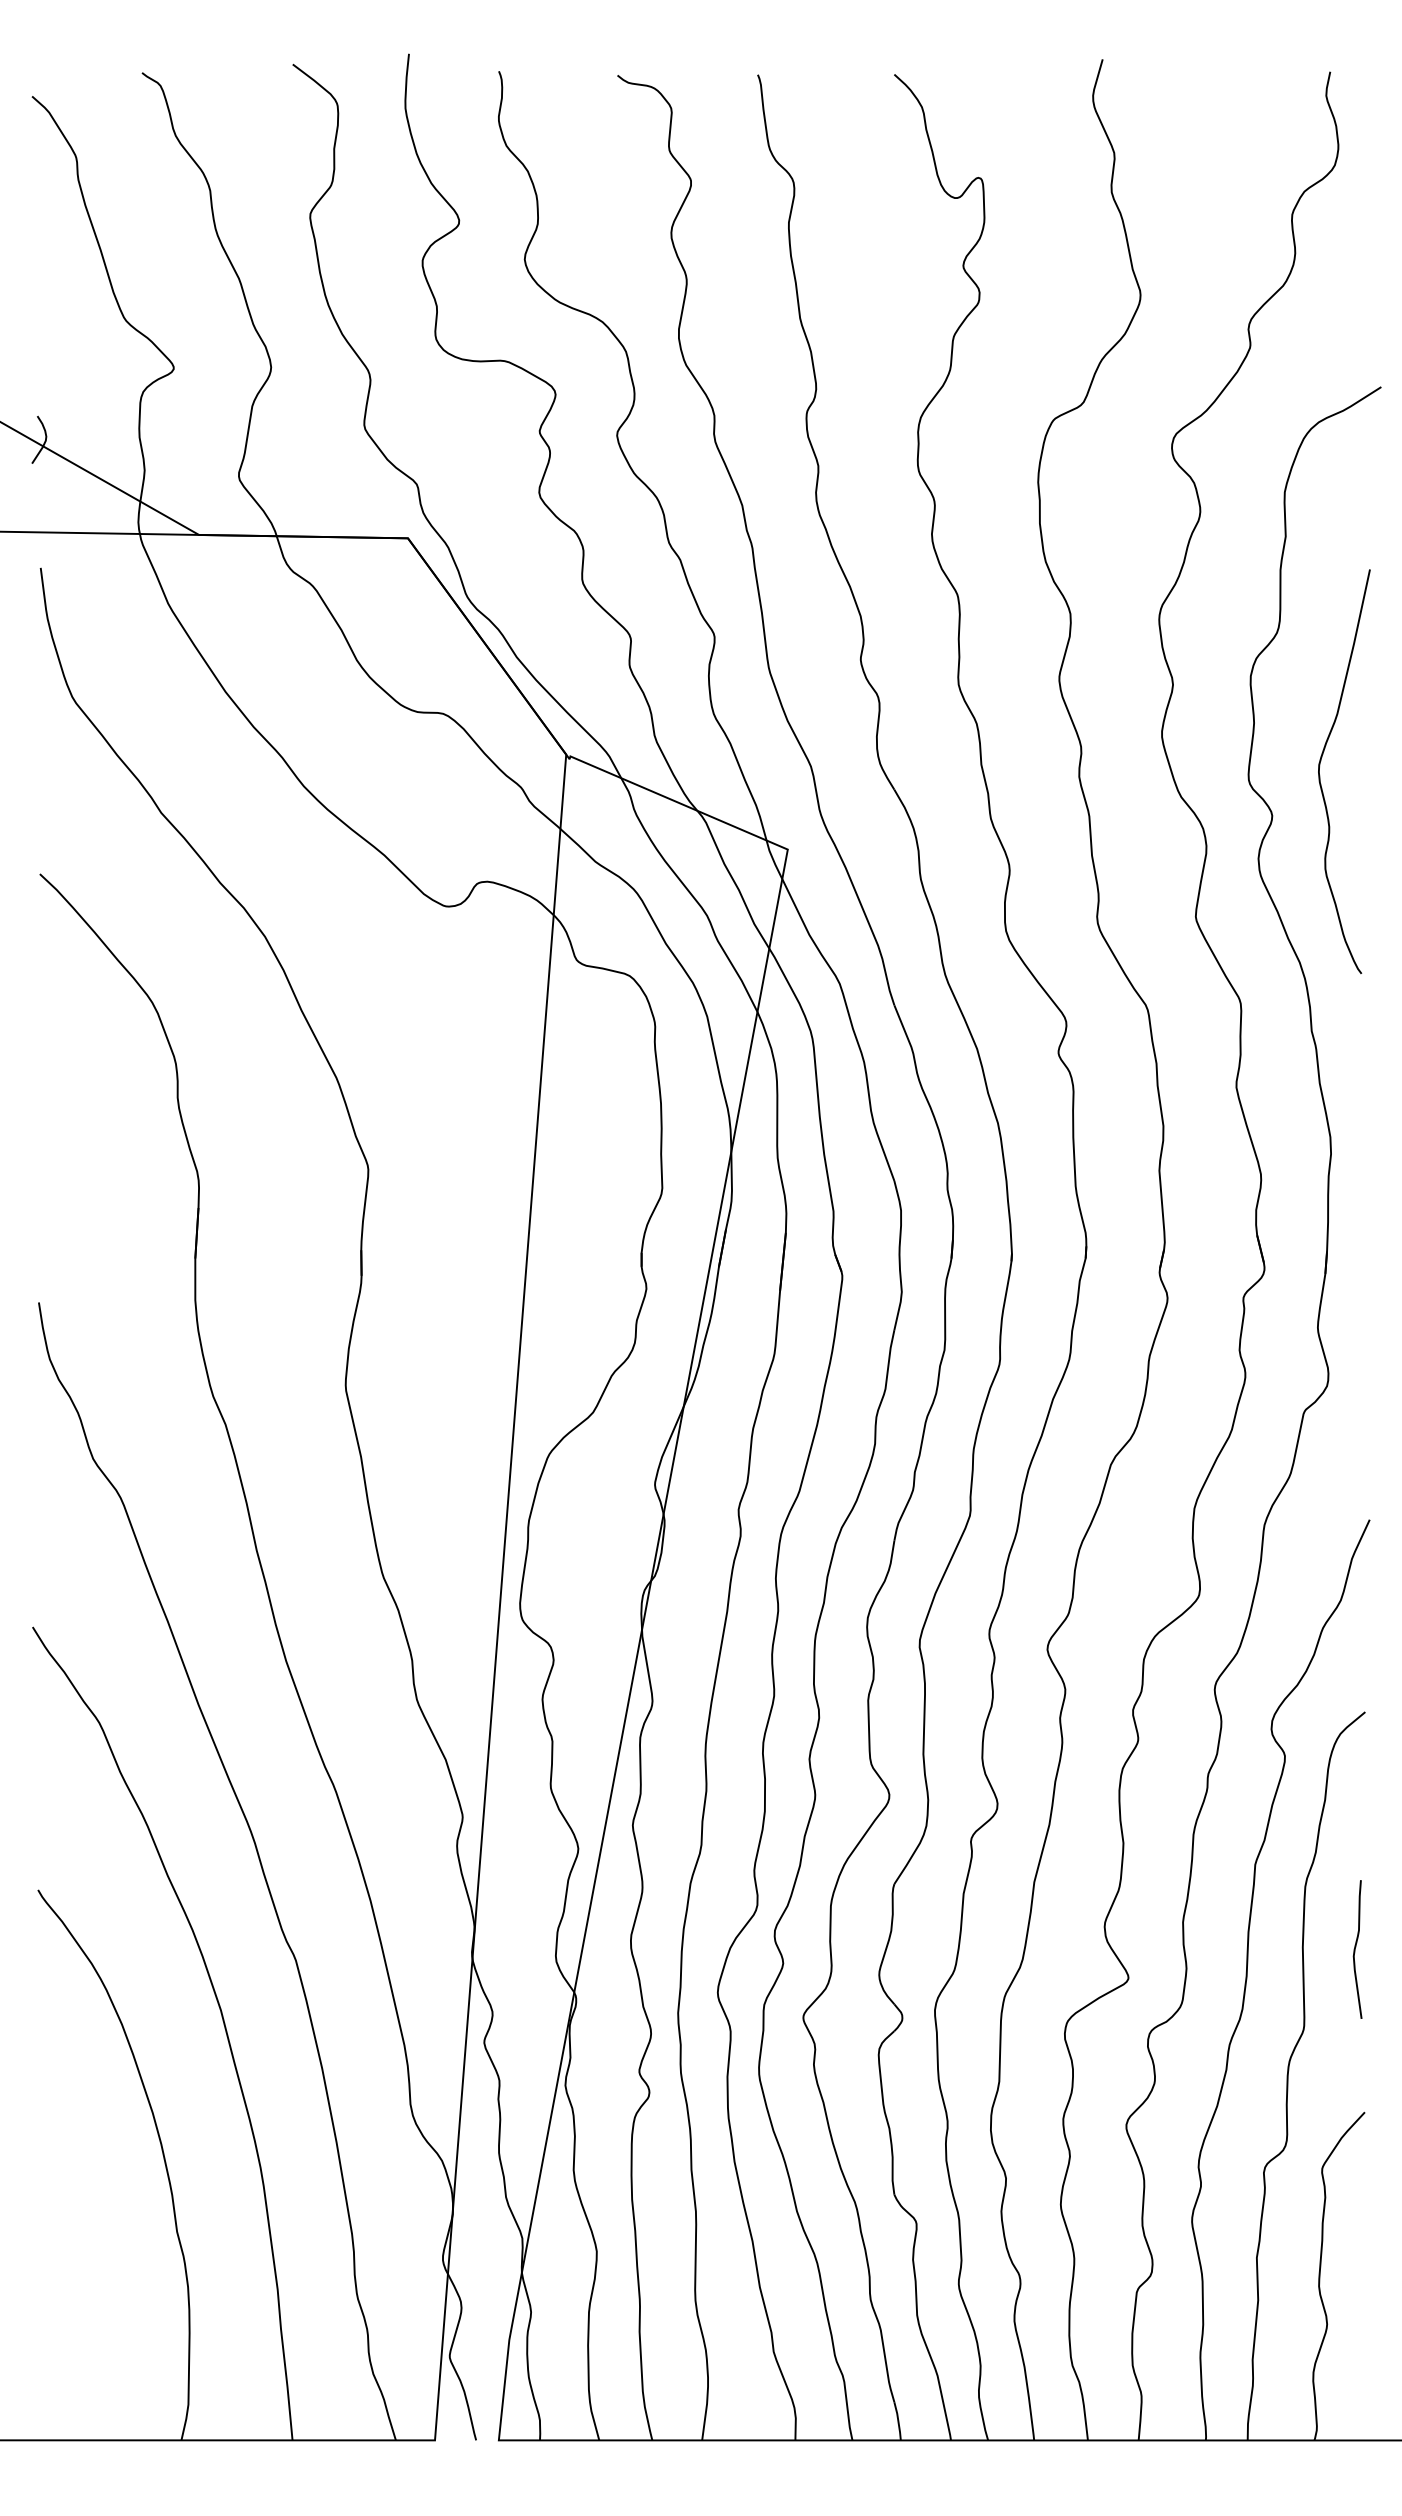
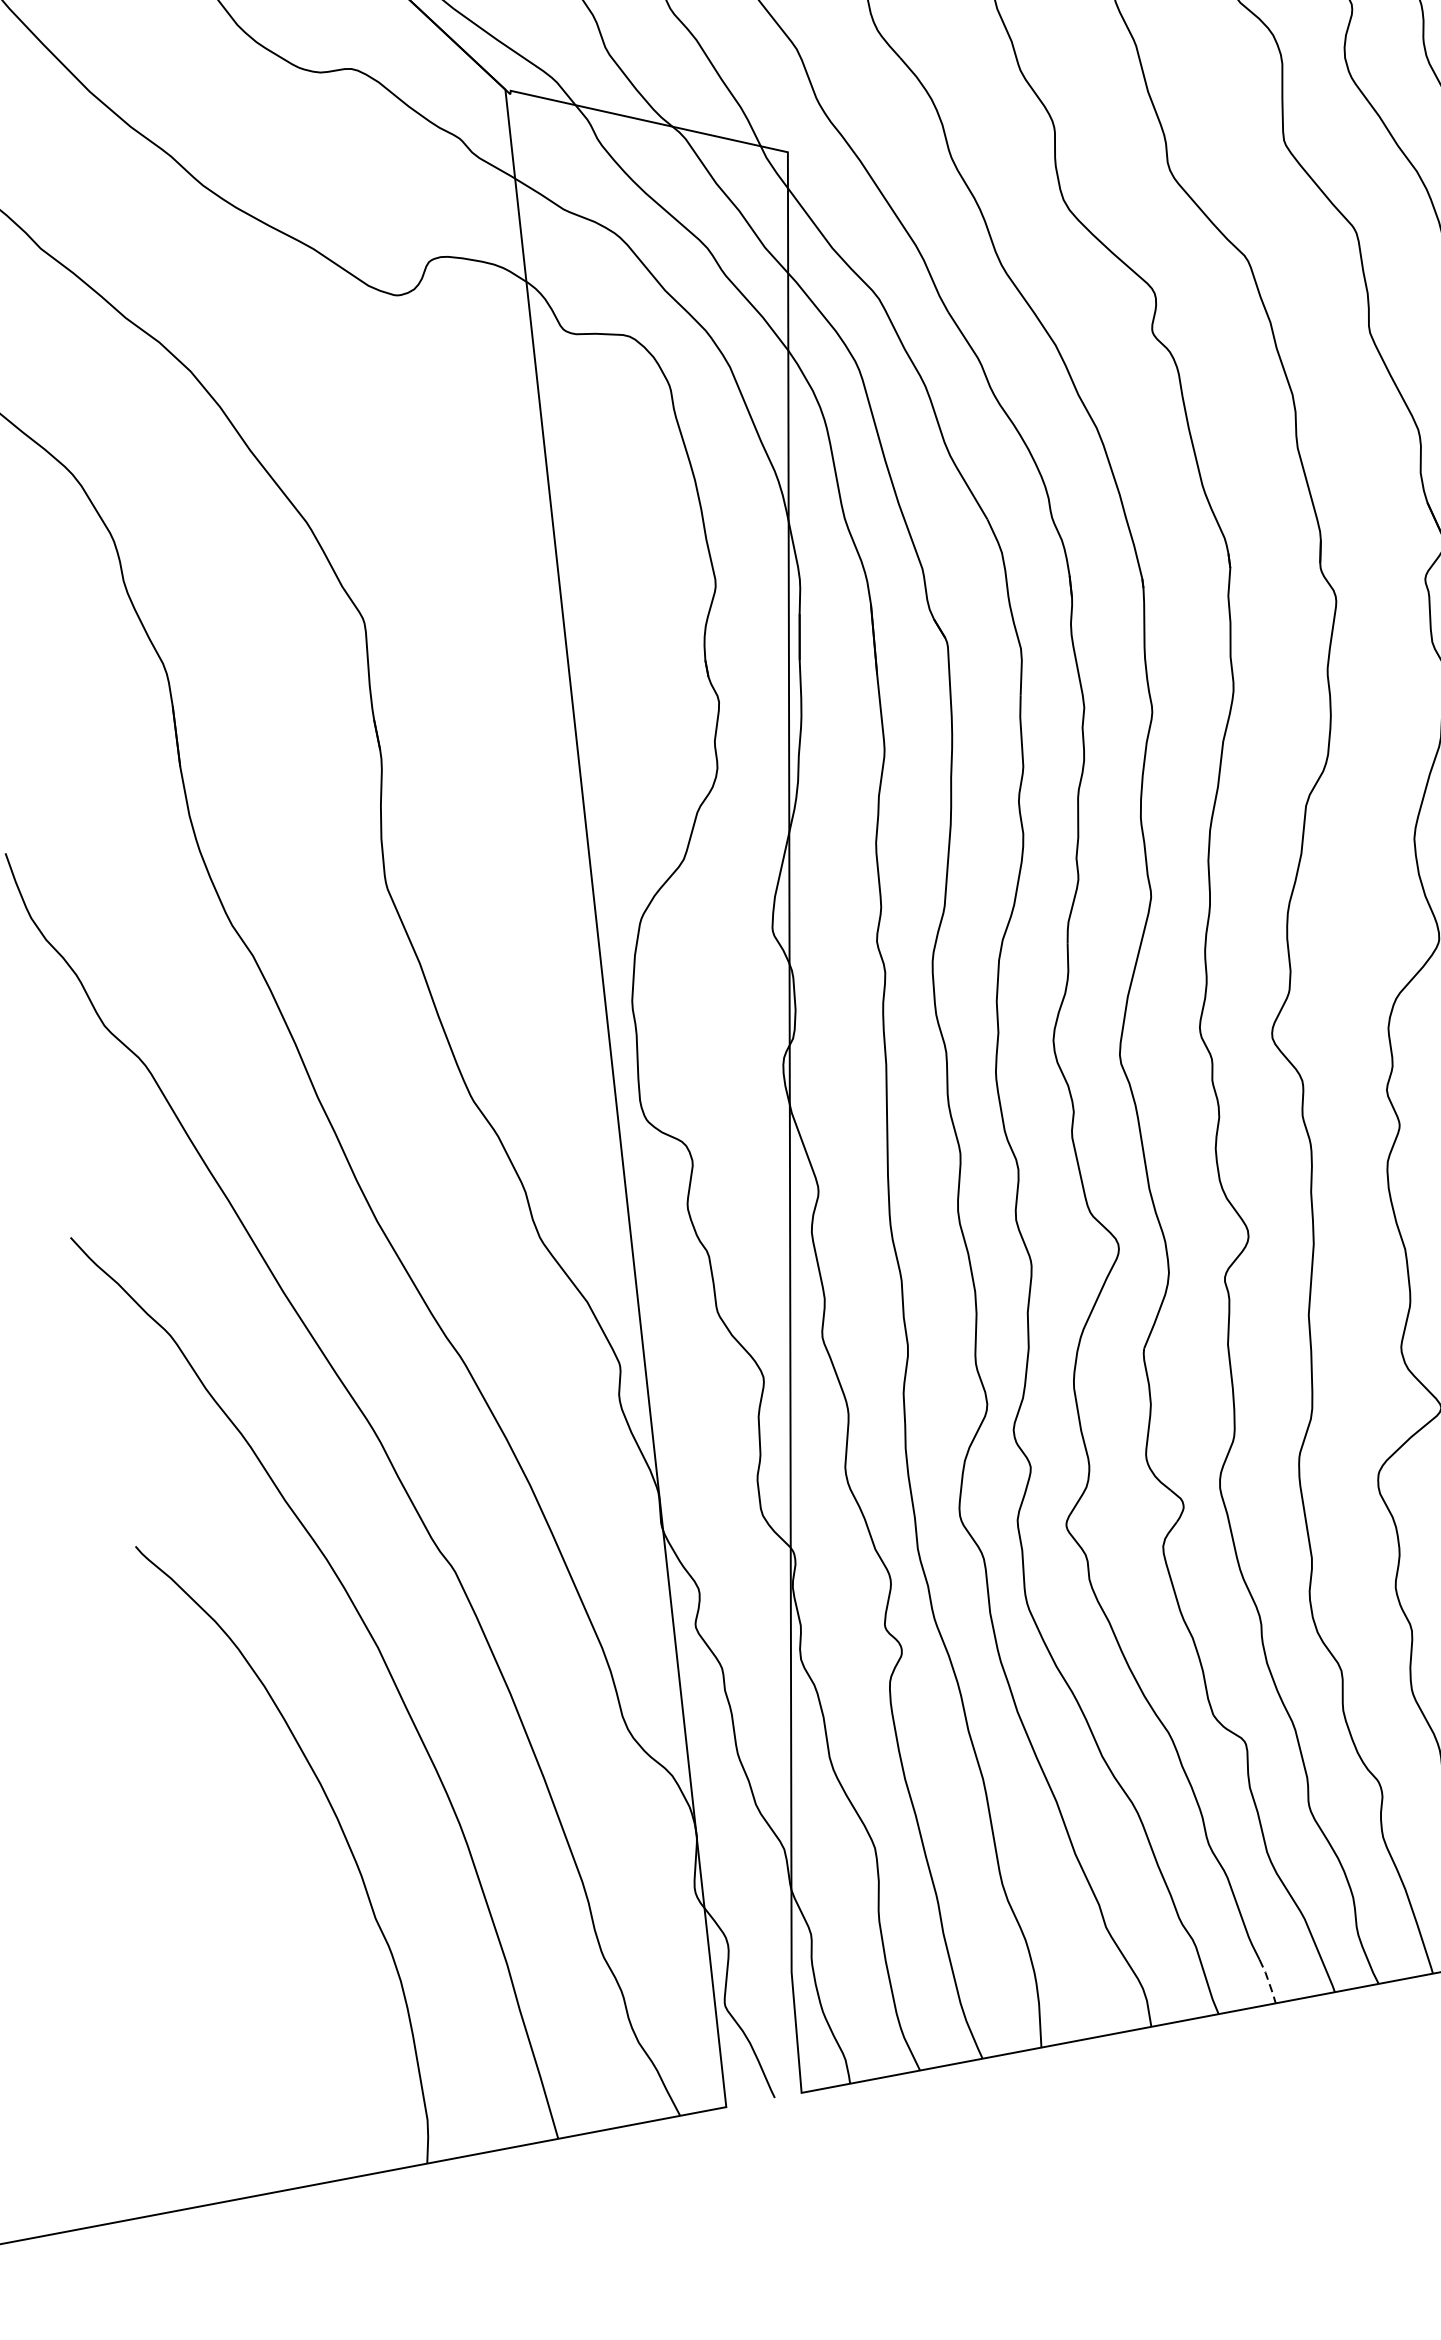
line: (898, 2421) -> (1268, 1981), solid -> dashed

